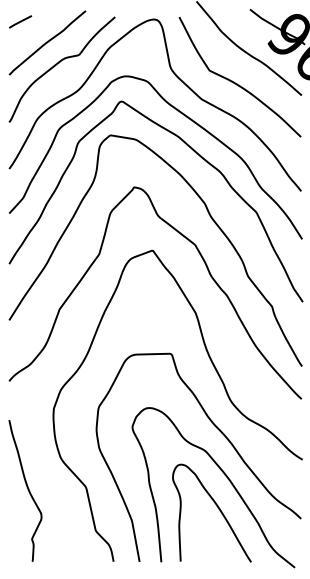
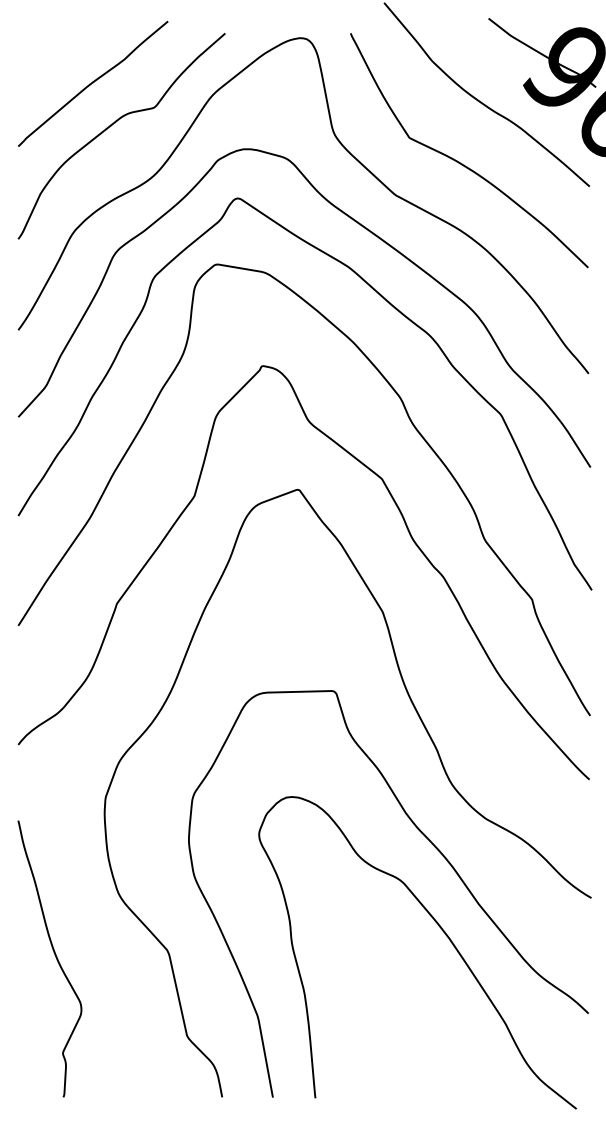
line: (20, 21) -> (40, 42), removed
curve: (218, 509) -> (427, 995), removed

